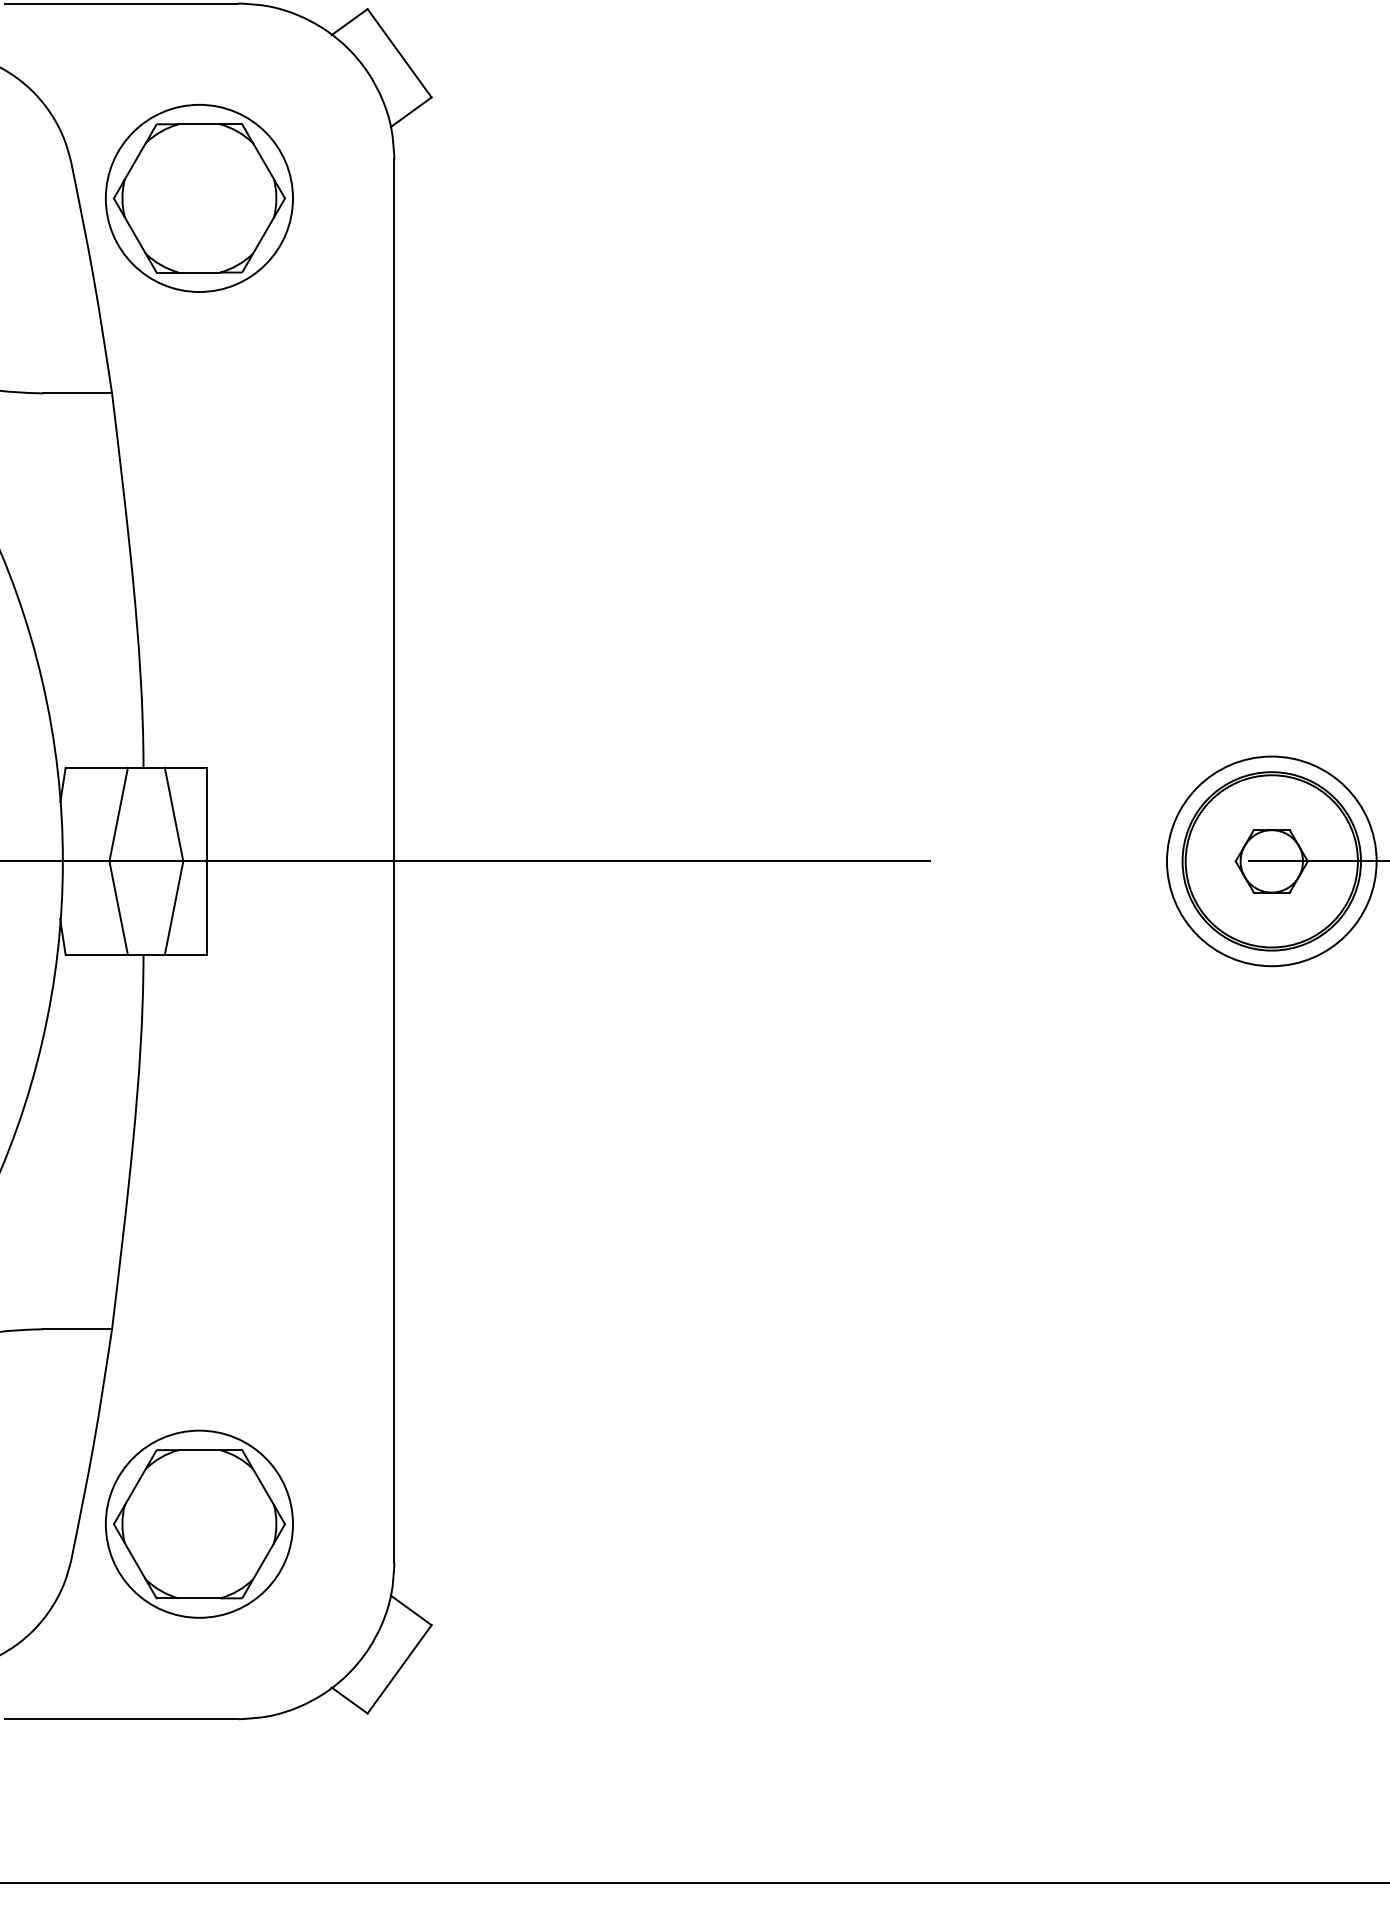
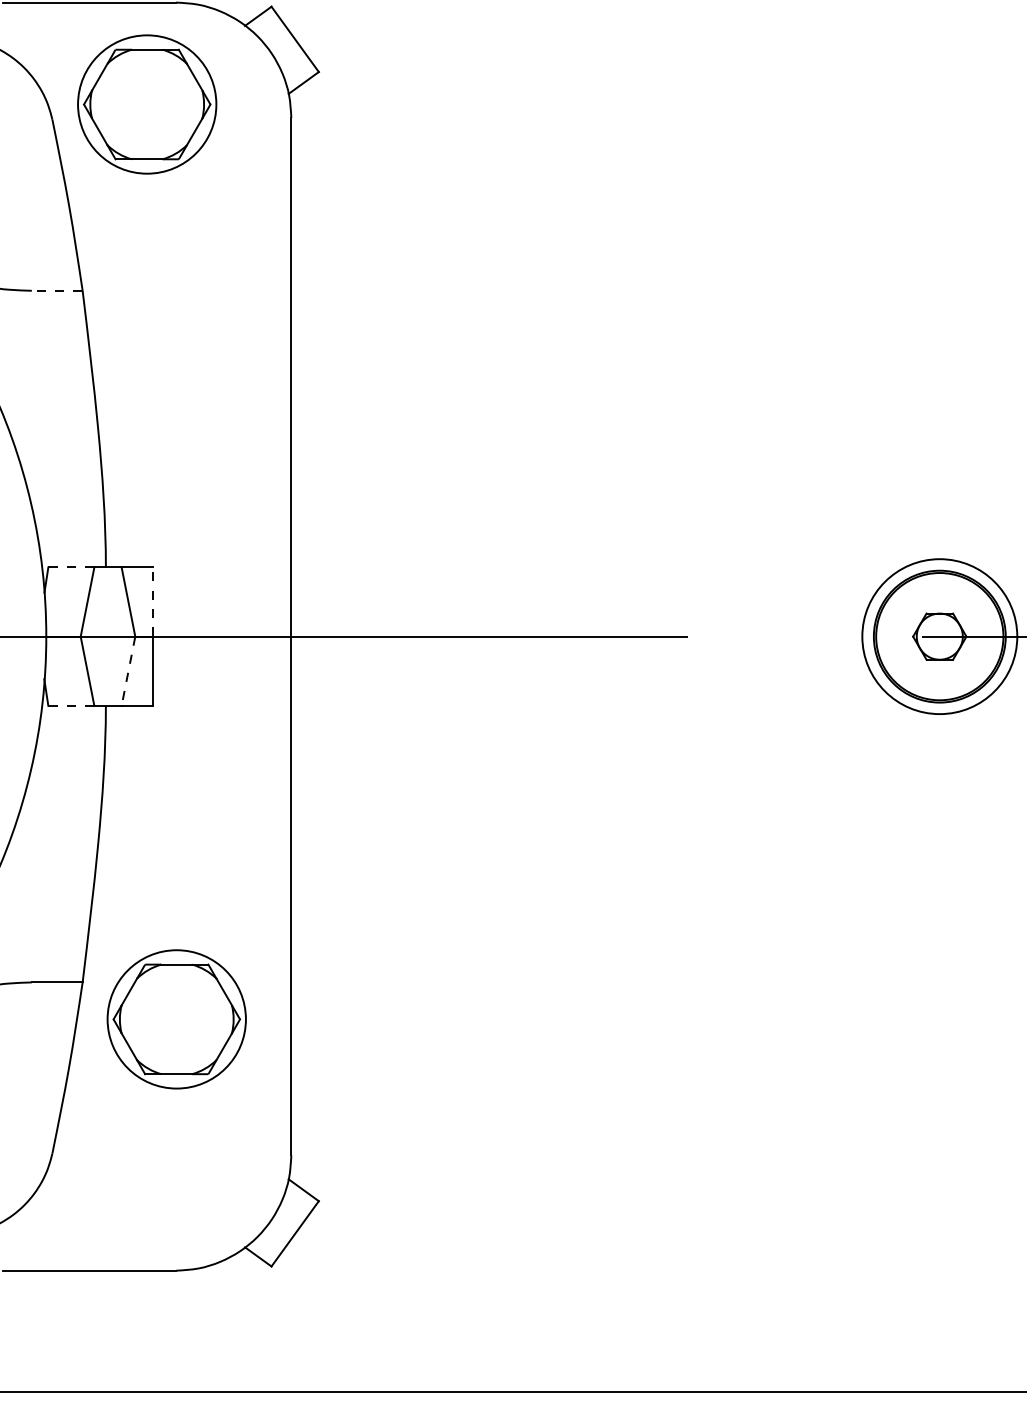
part: (198, 197) -> (146, 103), moved
line: (77, 393) -> (57, 290), solid -> dashed
line: (97, 767) -> (71, 567), solid -> dashed
line: (207, 814) -> (153, 602), solid -> dashed
line: (174, 908) -> (128, 671), solid -> dashed
line: (97, 954) -> (71, 705), solid -> dashed
part: (199, 1523) -> (176, 1018), moved

